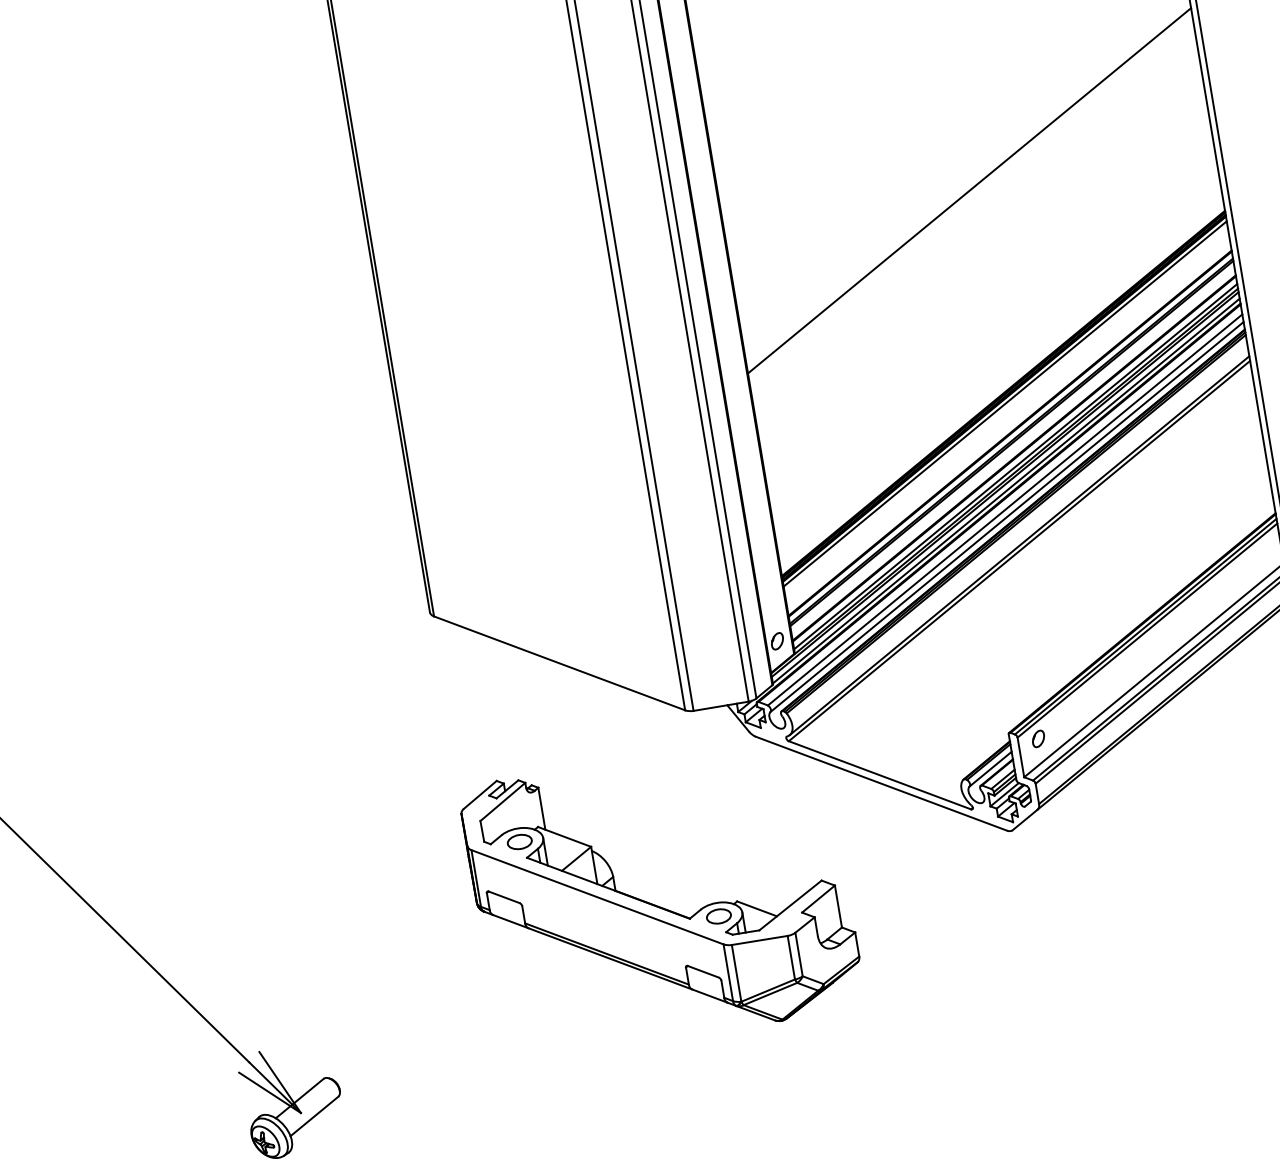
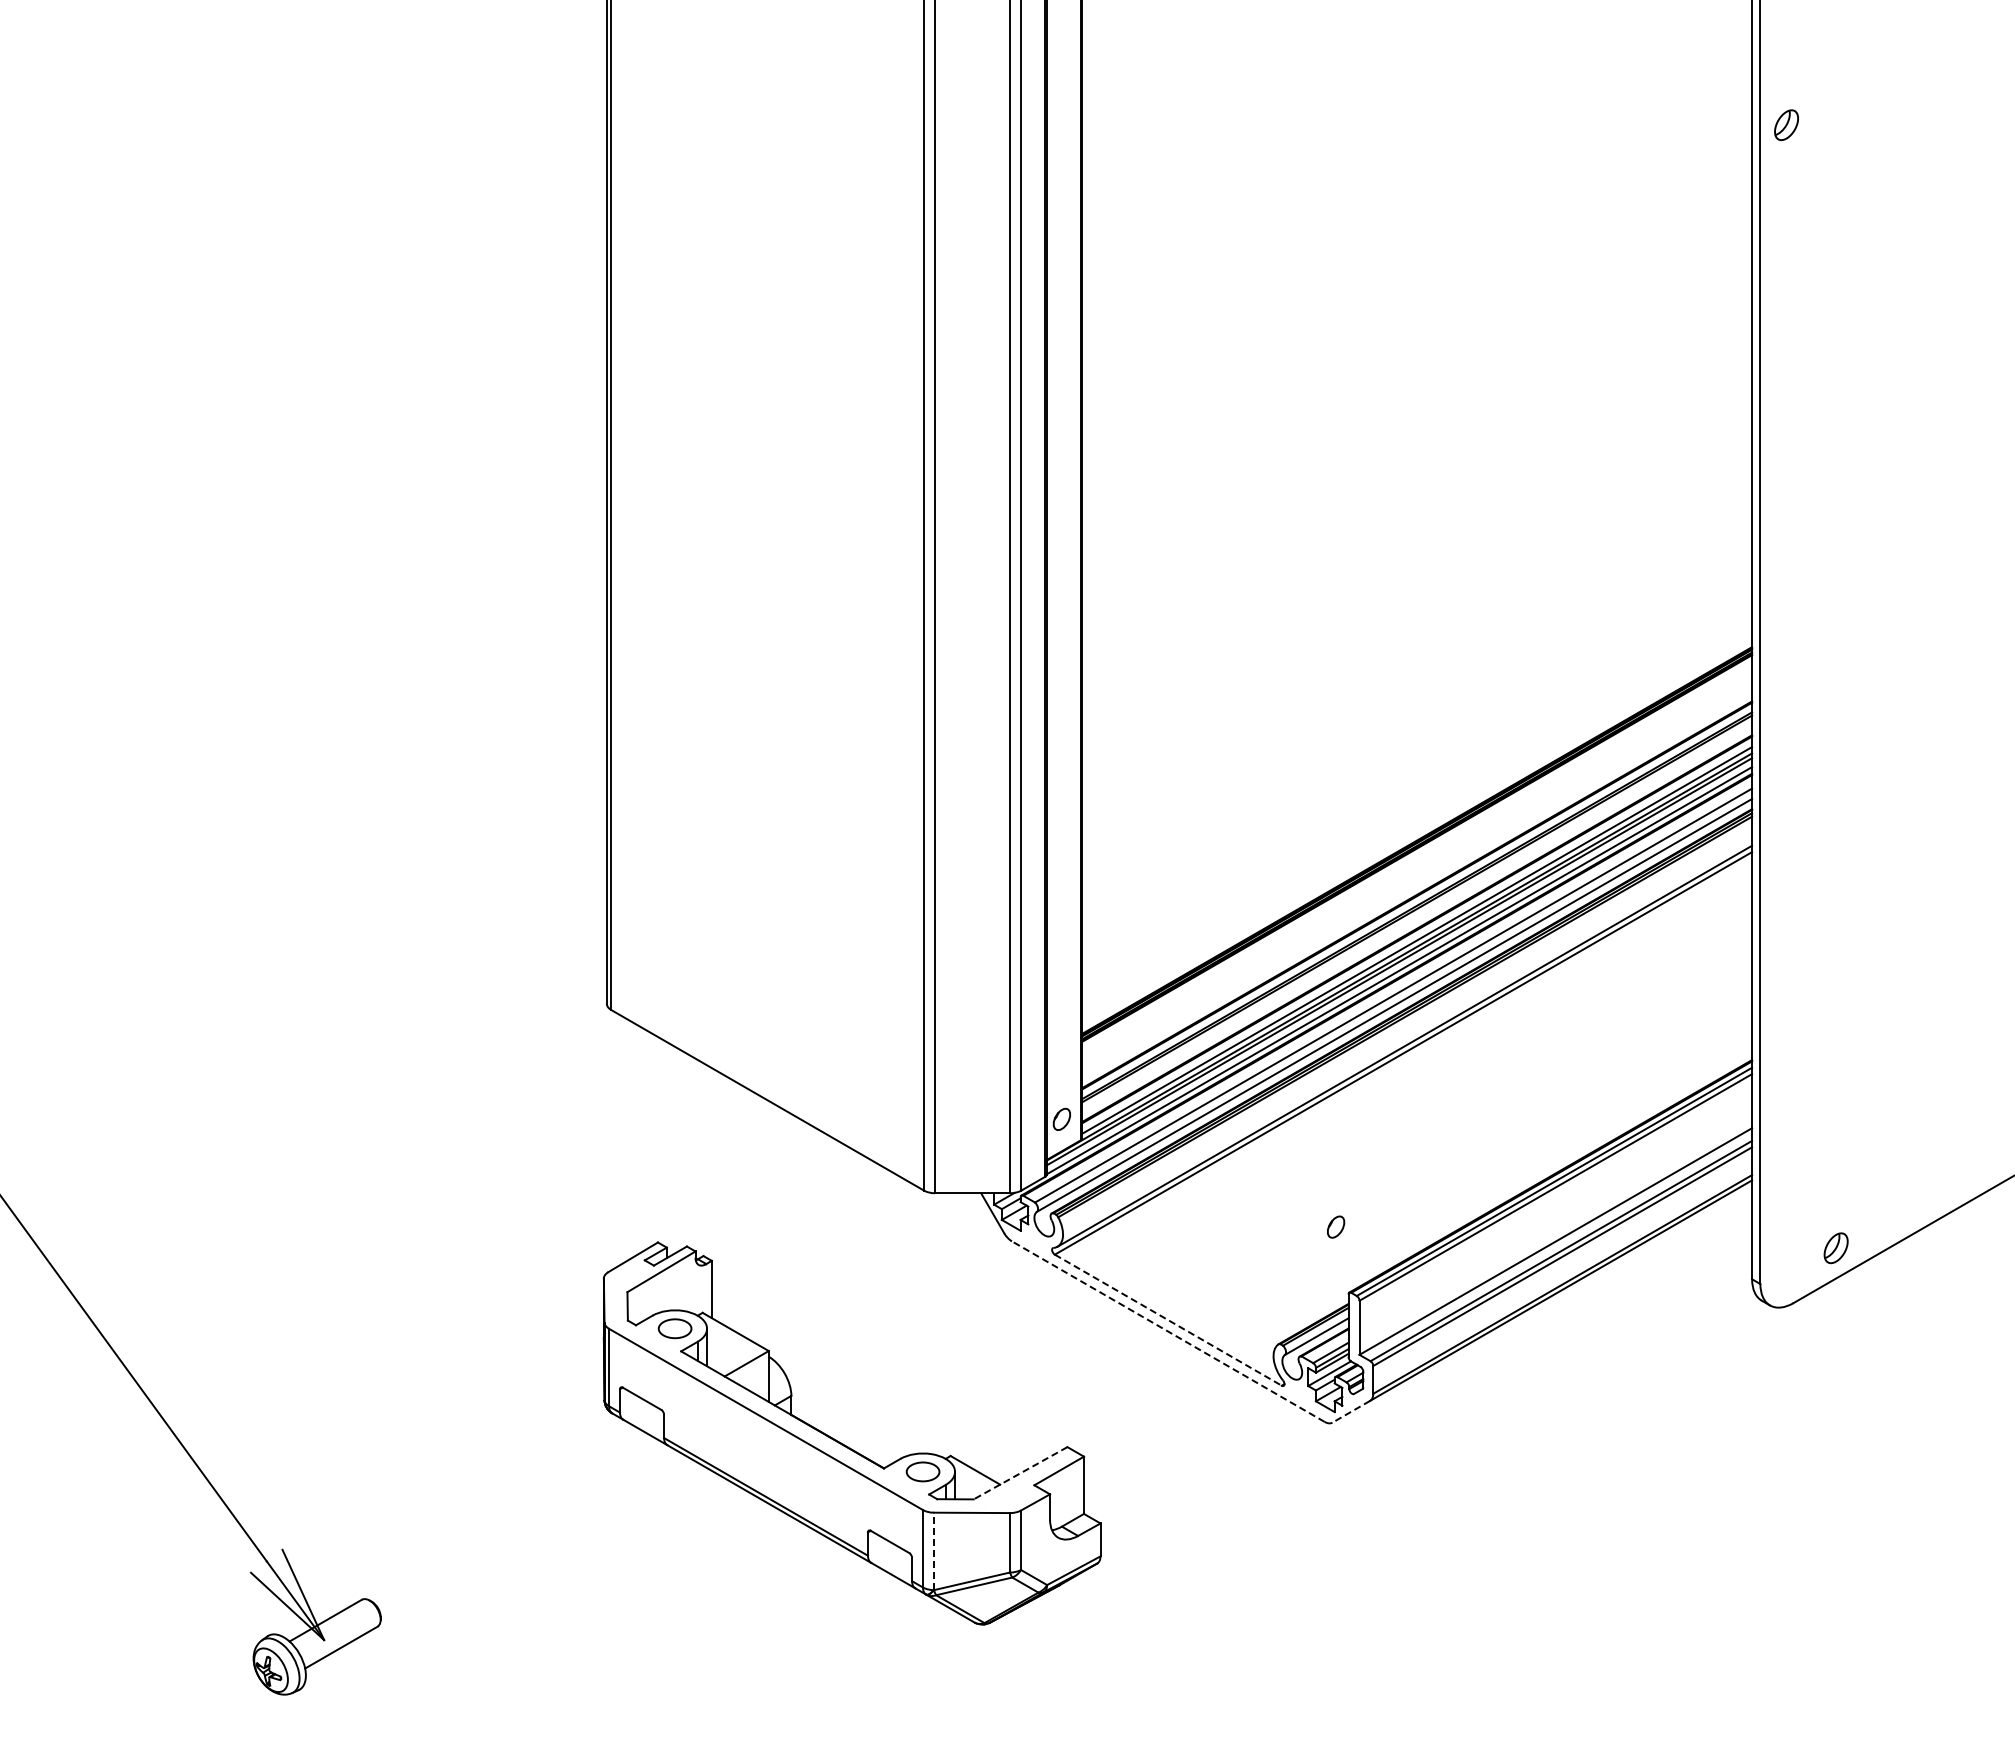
line: (969, 190) -> (1417, 563), removed
line: (1005, 403) -> (1417, 854), removed
part: (1038, 738) -> (1336, 1226), moved
line: (880, 775) -> (1168, 1320), solid -> dashed
line: (881, 783) -> (1168, 1331), solid -> dashed
line: (1025, 819) -> (1351, 1411), solid -> dashed
line: (790, 905) -> (1020, 1473), solid -> dashed
line: (736, 973) -> (933, 1551), solid -> dashed

